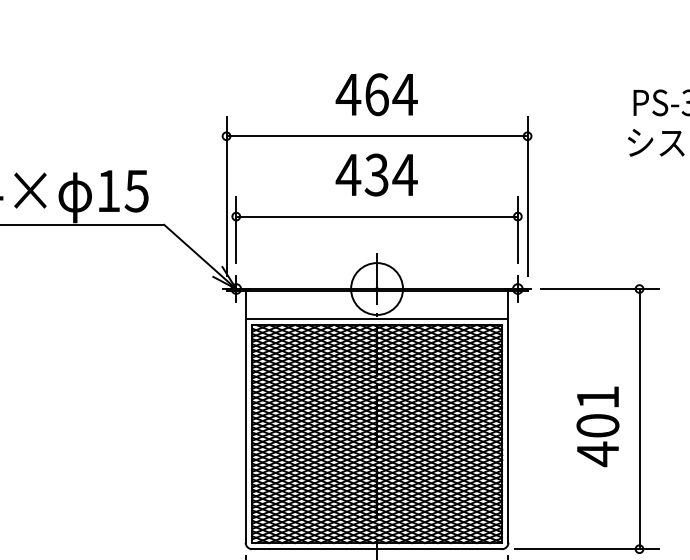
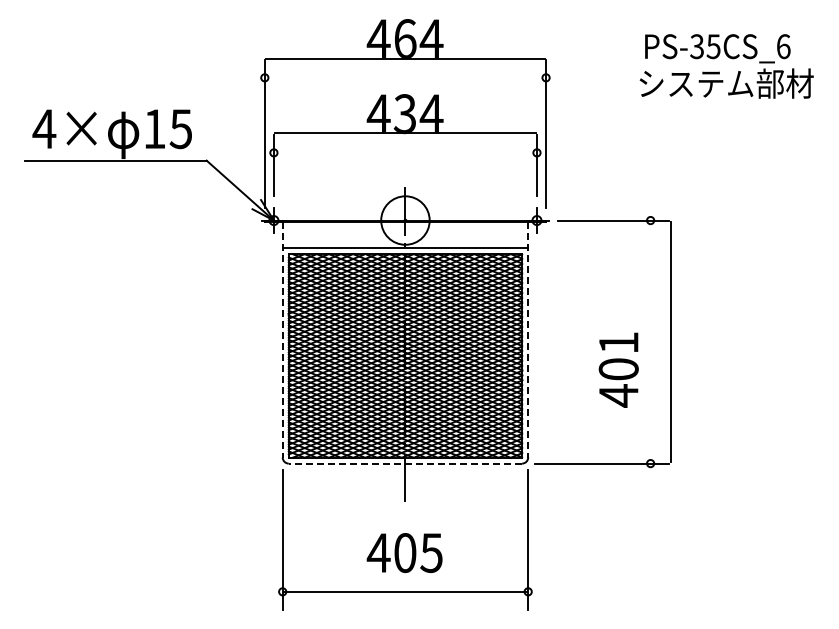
line: (377, 135) -> (405, 58), moved
line: (377, 216) -> (405, 132), moved
line: (245, 416) -> (282, 339), solid -> dashed
line: (508, 416) -> (528, 339), solid -> dashed
line: (639, 418) -> (670, 341), moved
text: (597, 425) -> (618, 369), moved
line: (377, 549) -> (405, 463), solid -> dashed

